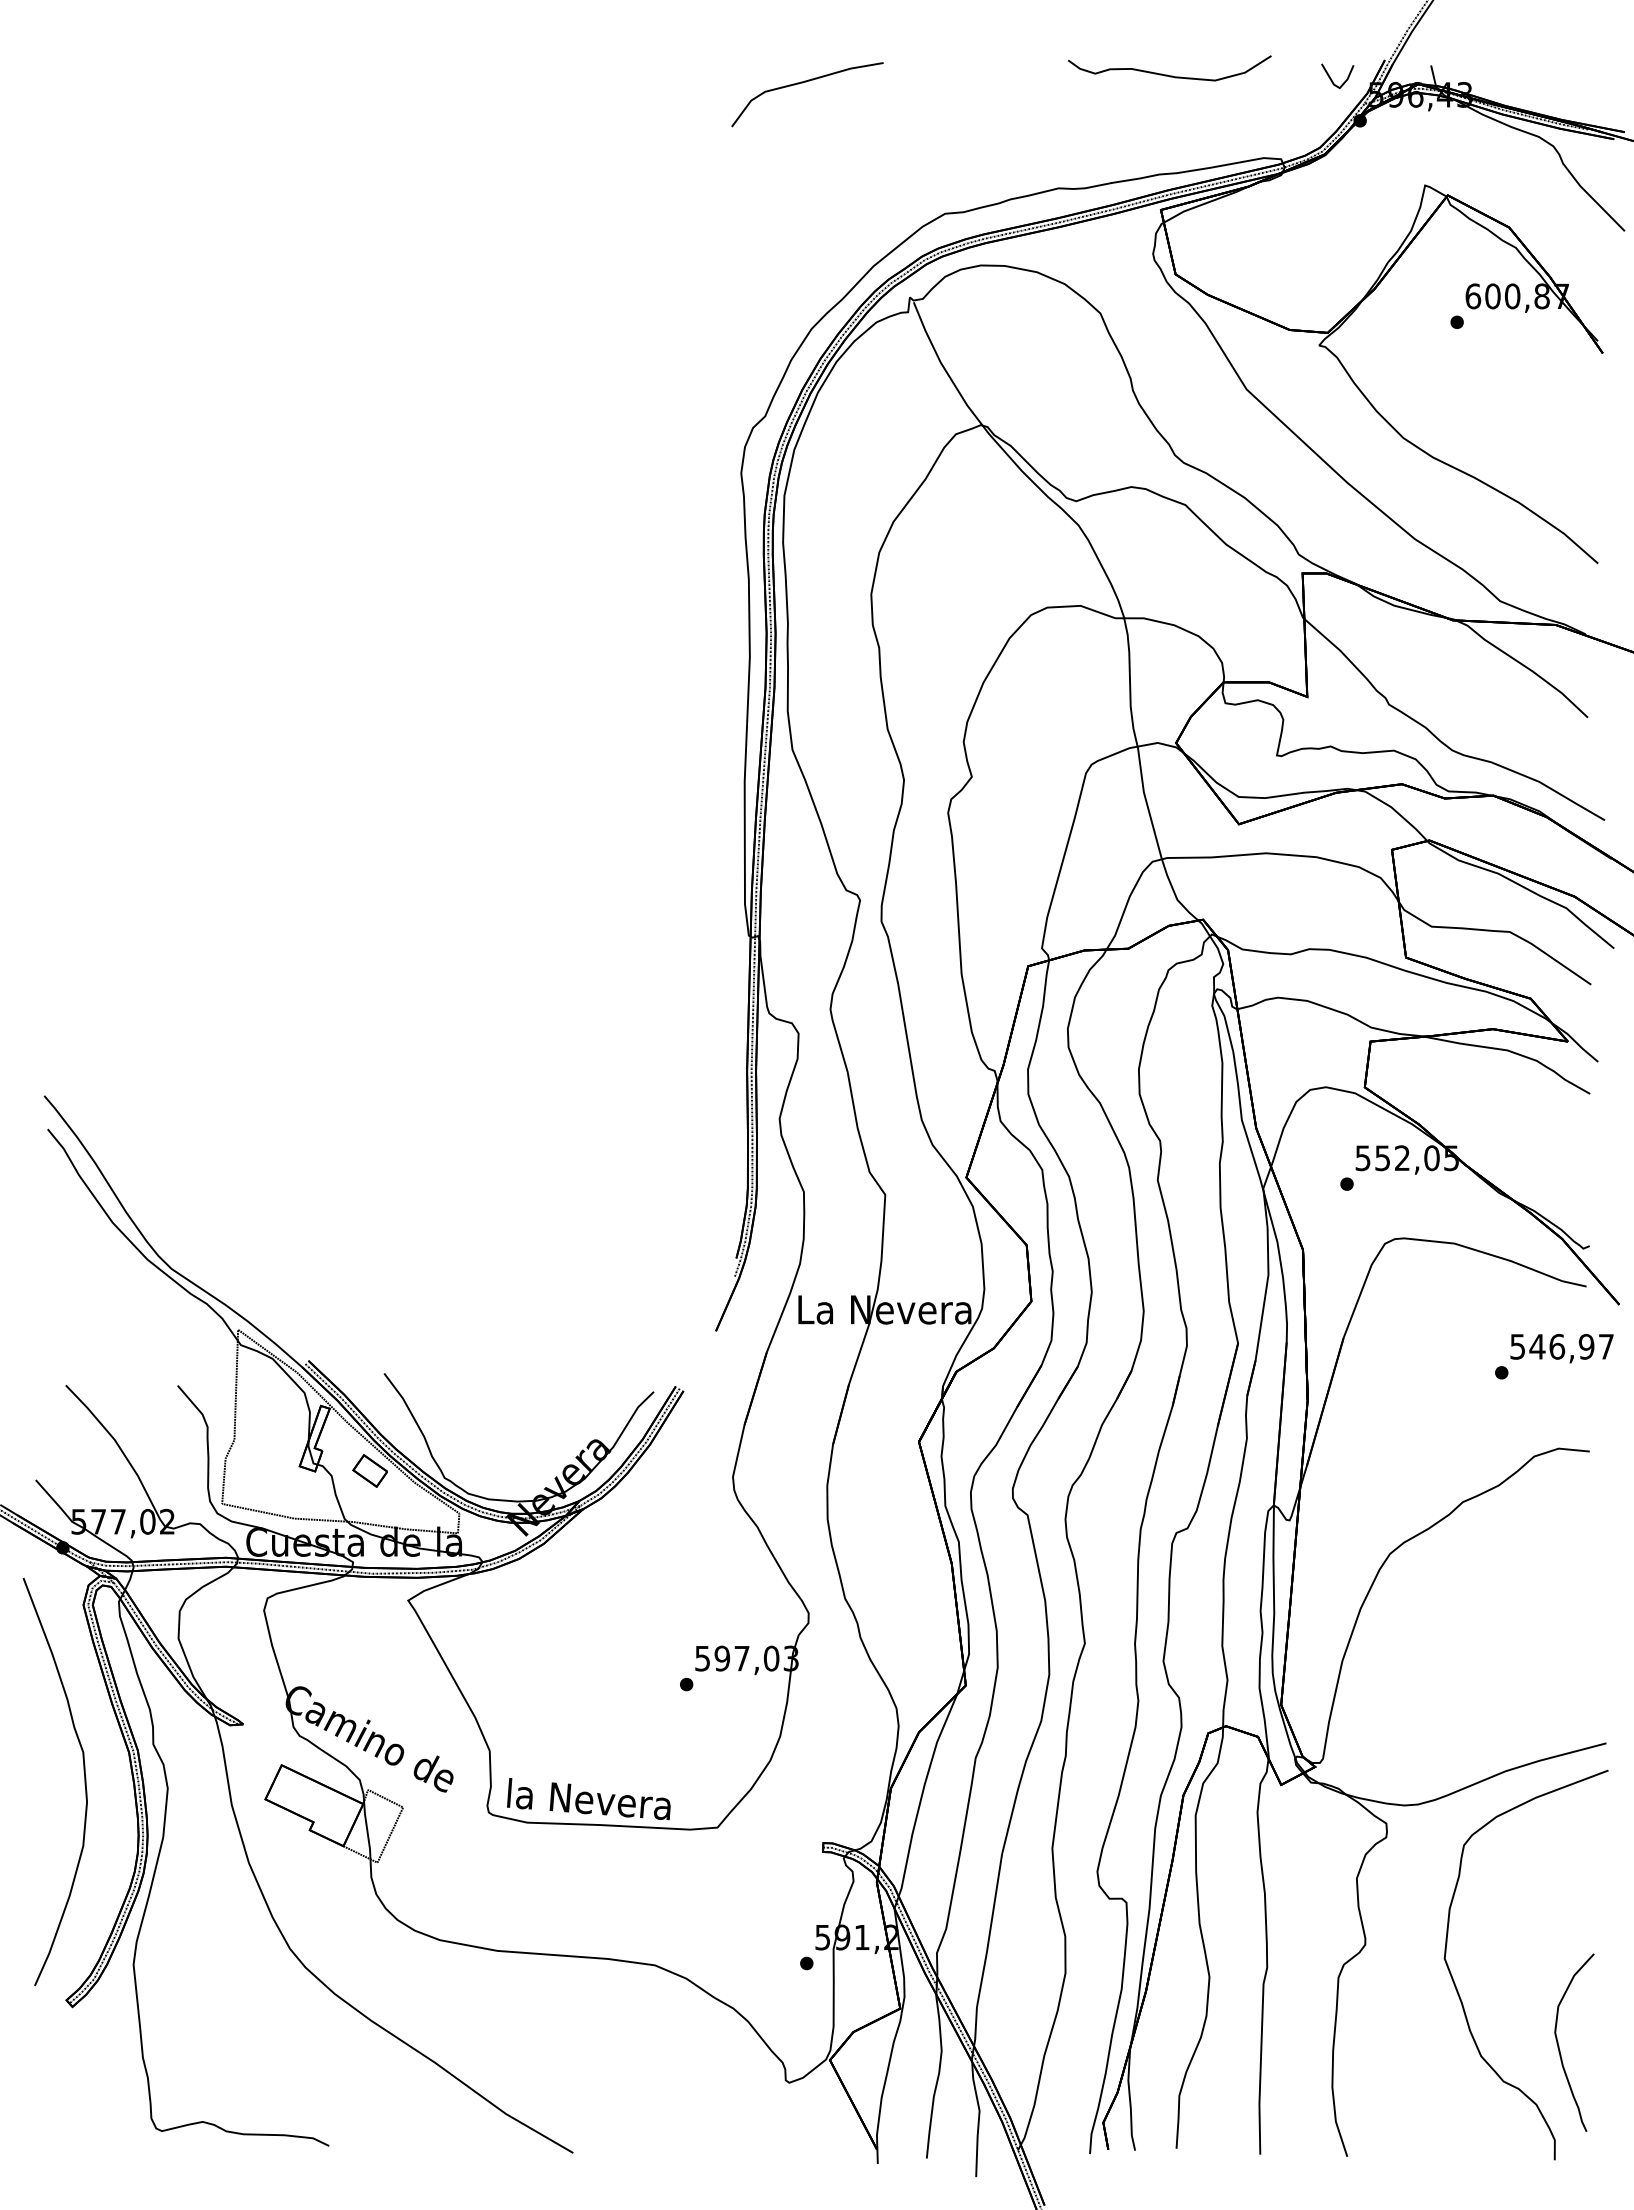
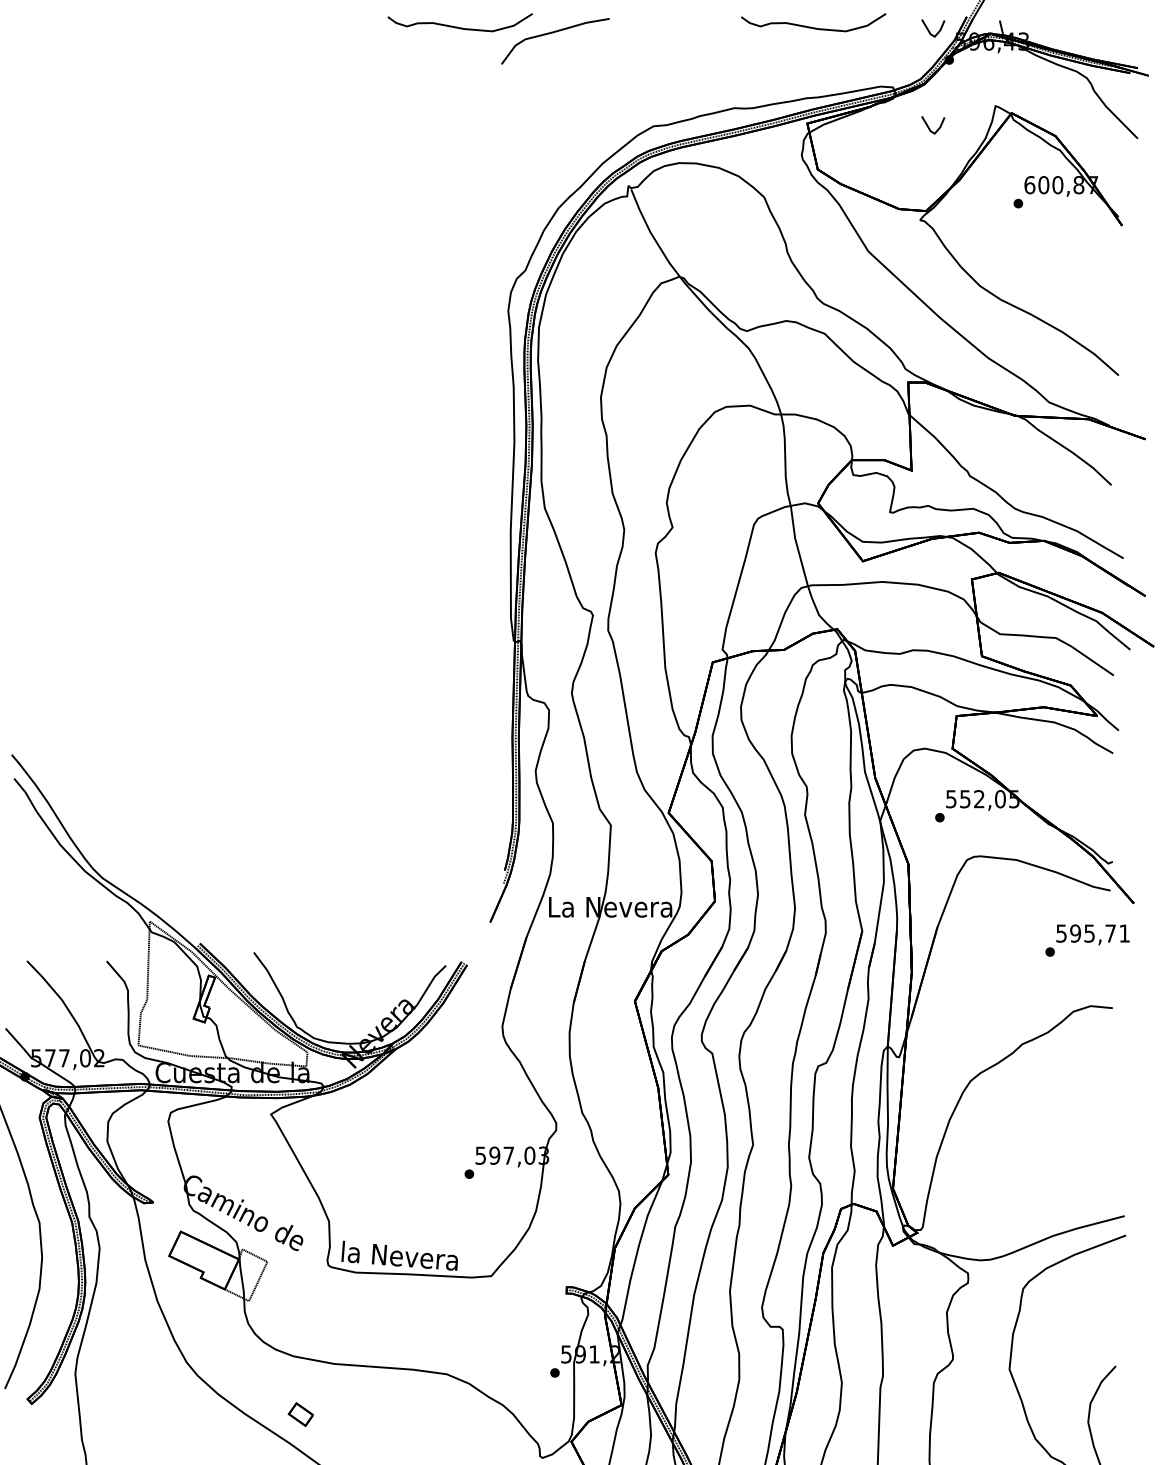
curve: (671, 74) -> (458, 27), added
line: (1331, 214) -> (928, 126), added
text: (1571, 1346) -> (1099, 933), 546,97 -> 595,71
part: (369, 1470) -> (300, 1414), moved

